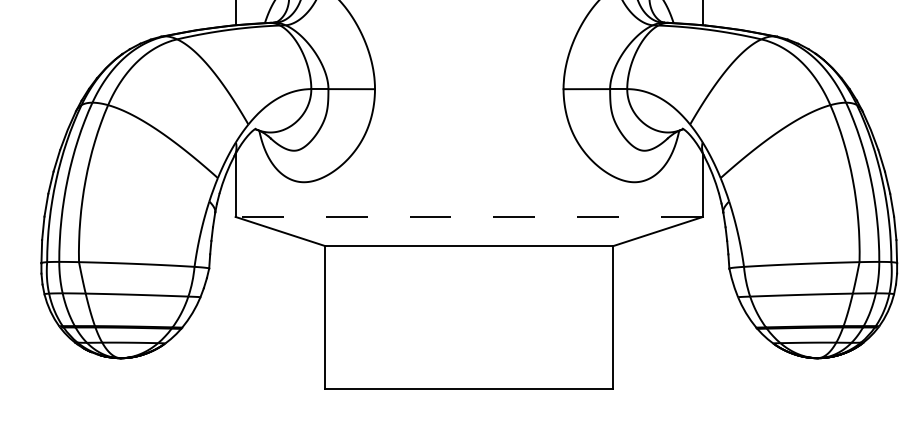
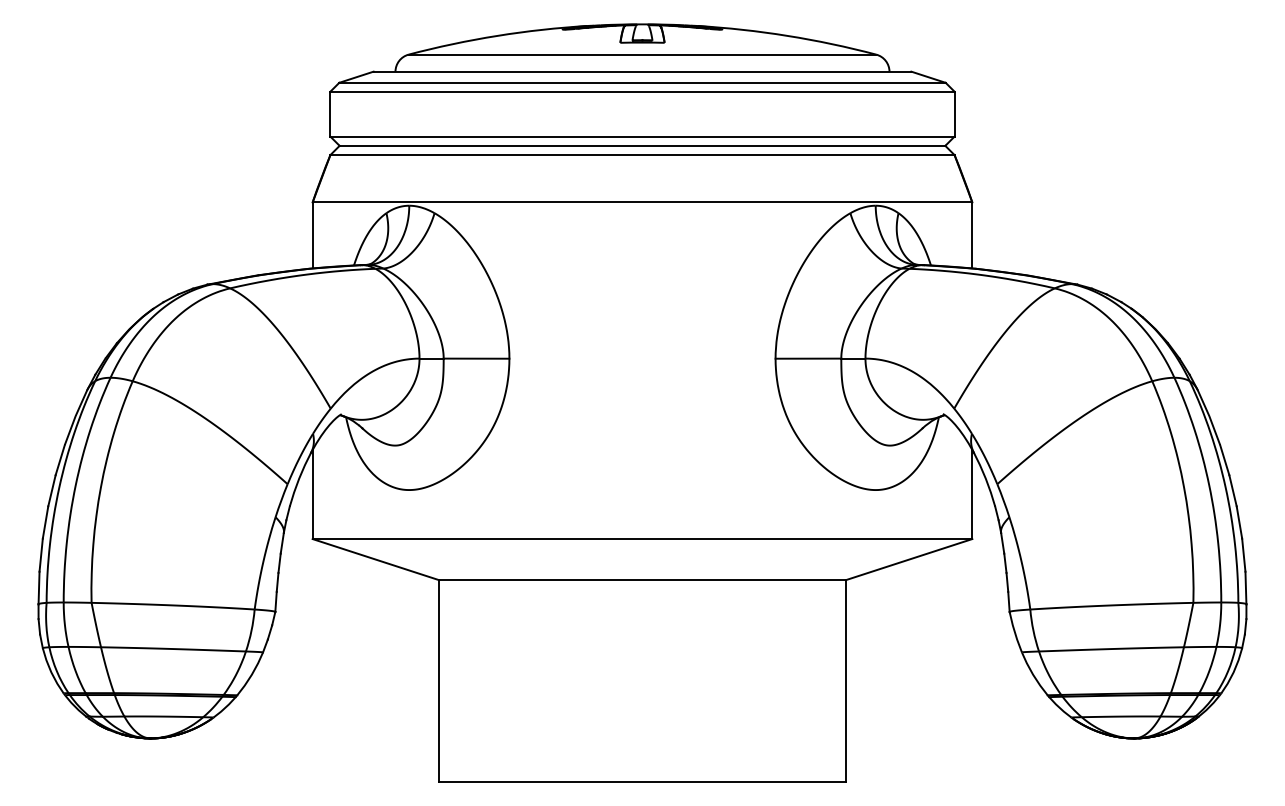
line: (469, 217) -> (642, 539), dashed -> solid

